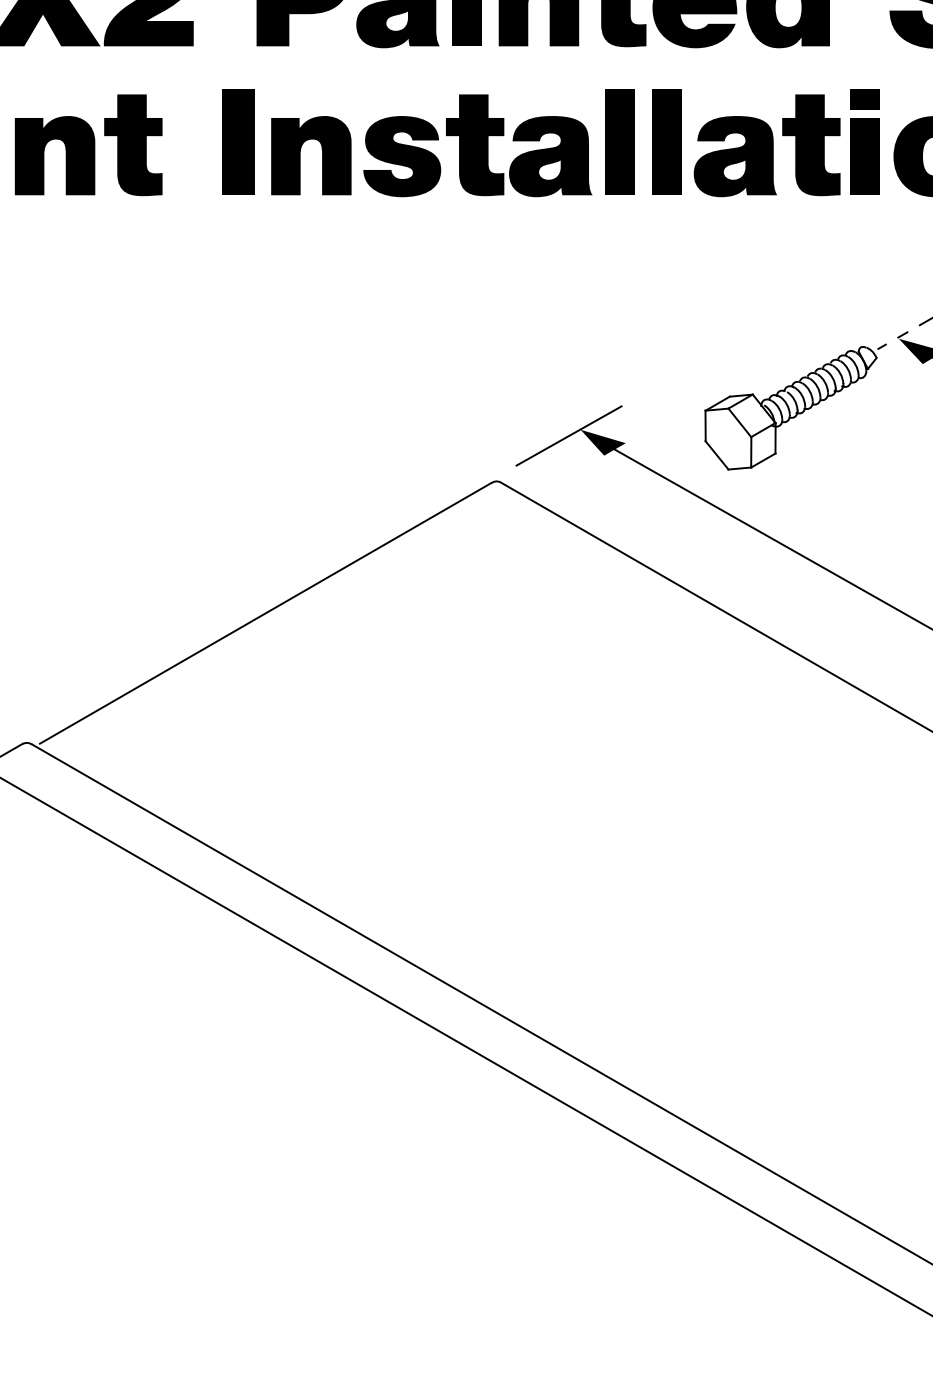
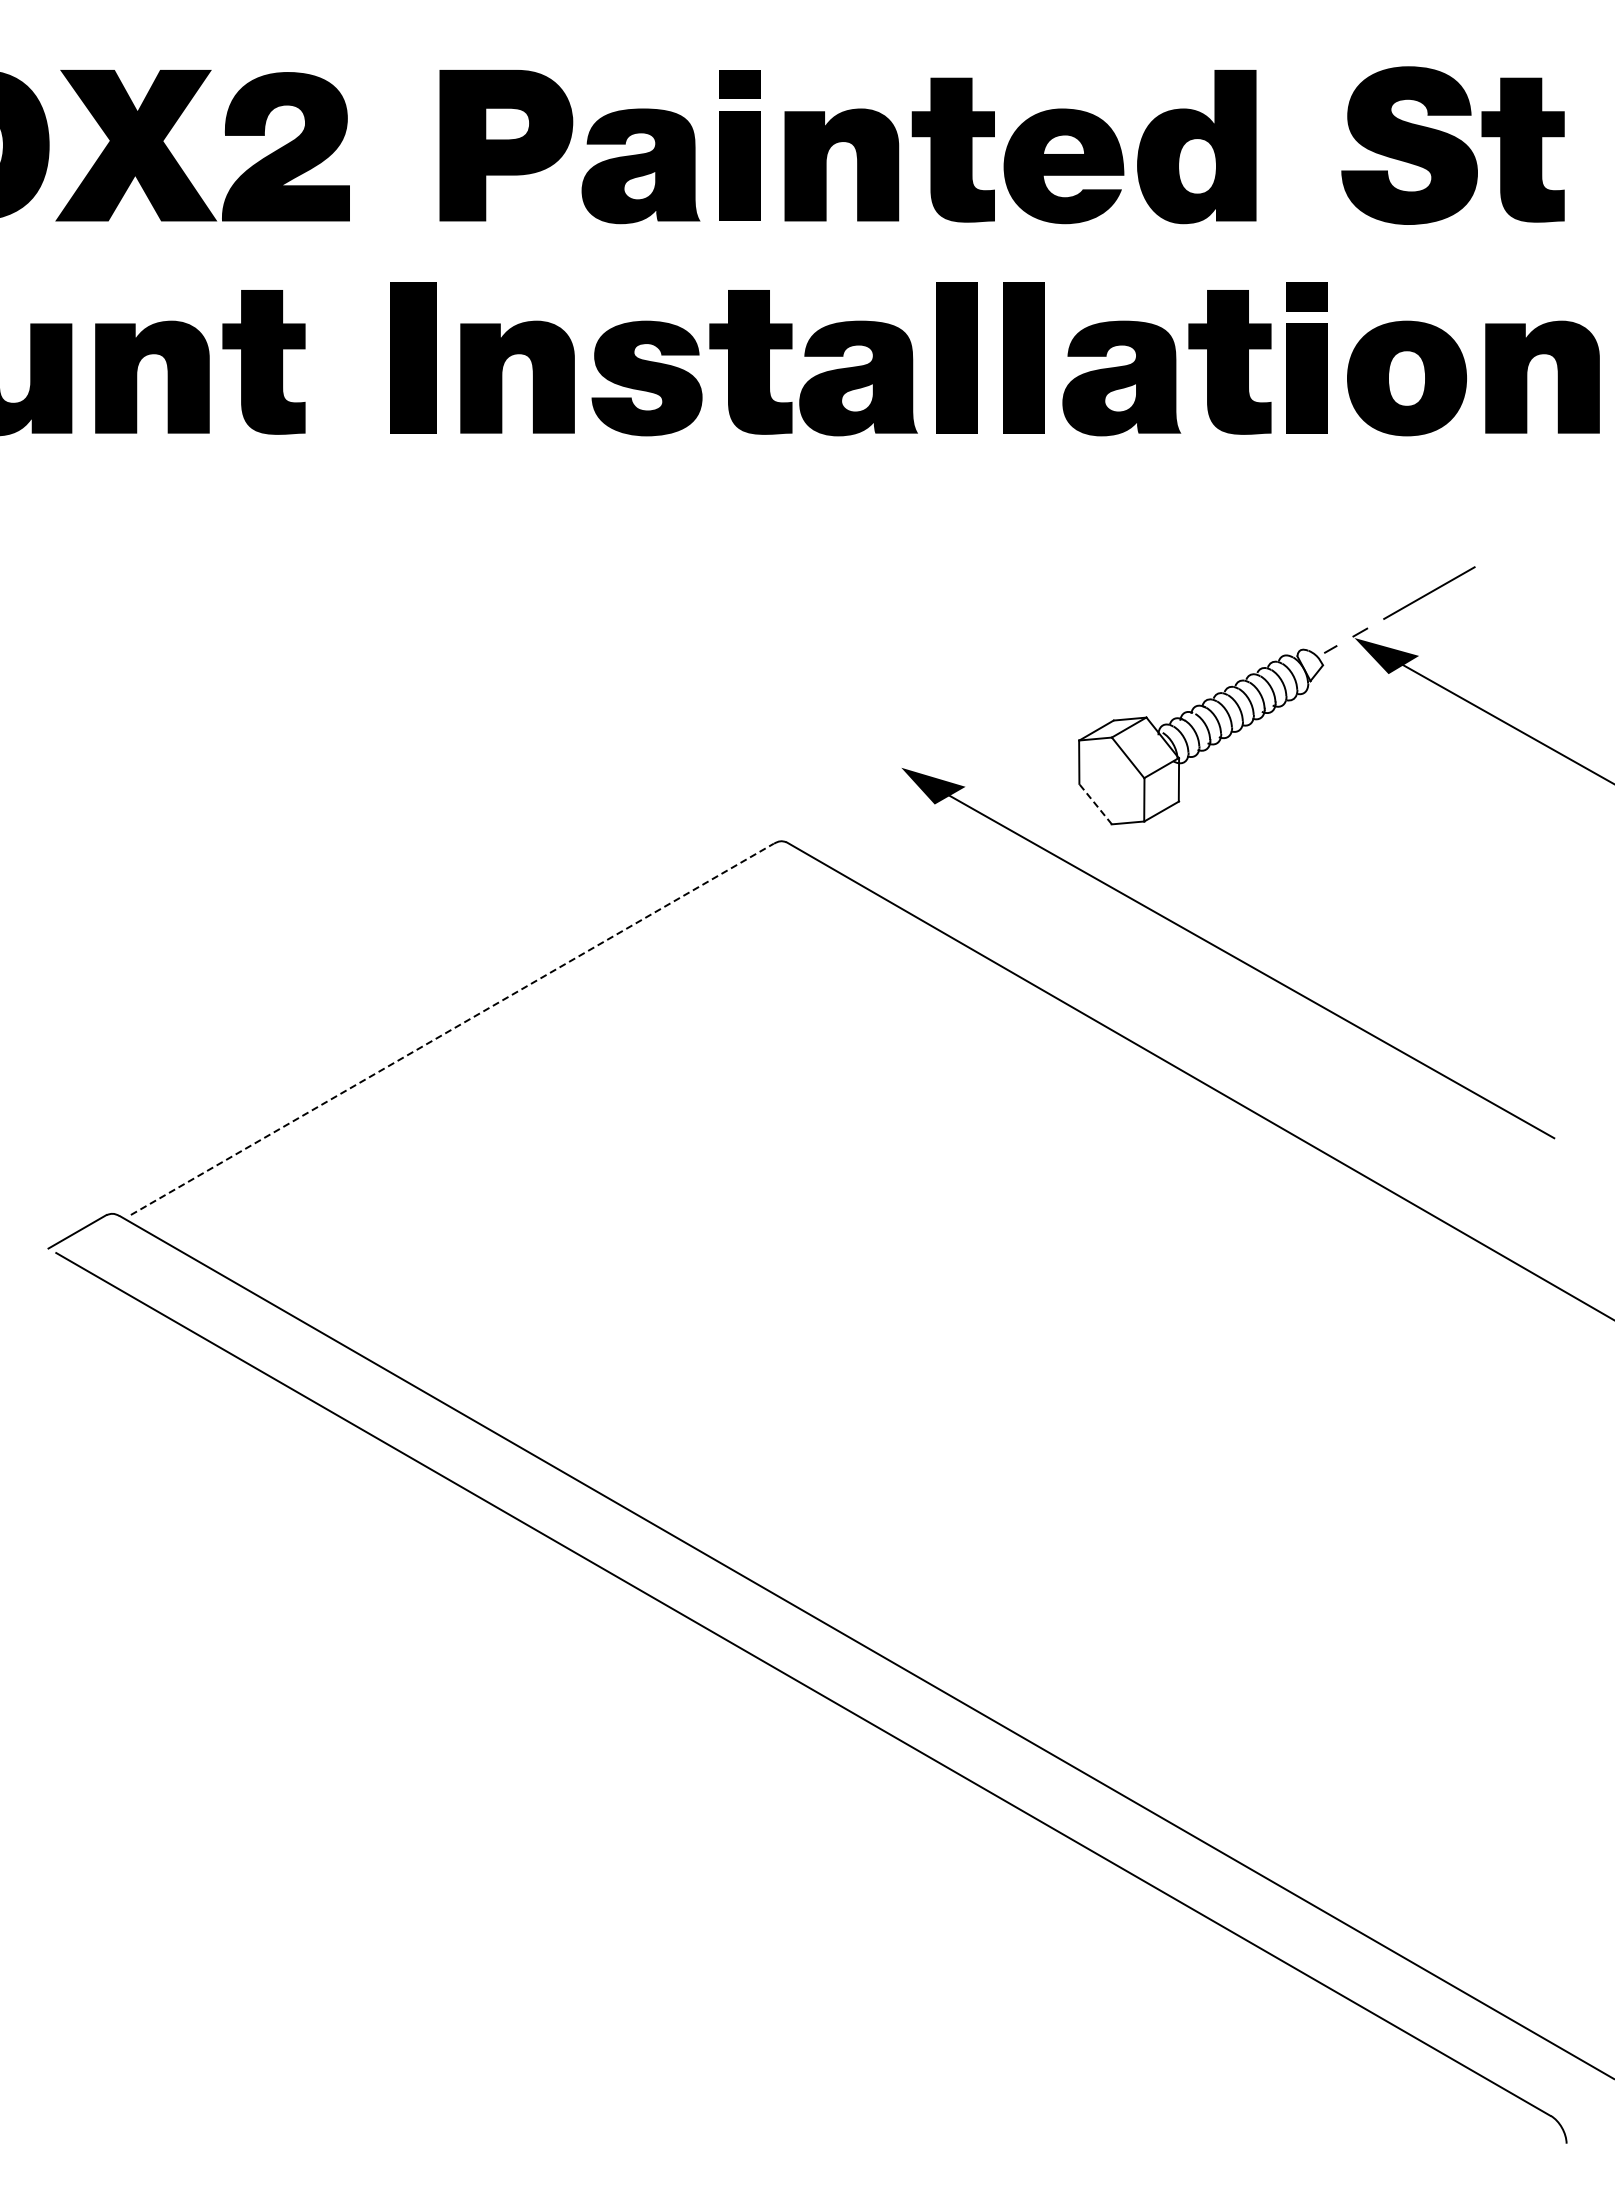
line: (568, 435) -> (884, 776), removed
line: (716, 454) -> (1095, 803), solid -> dashed
line: (265, 613) -> (452, 1029), solid -> dashed

